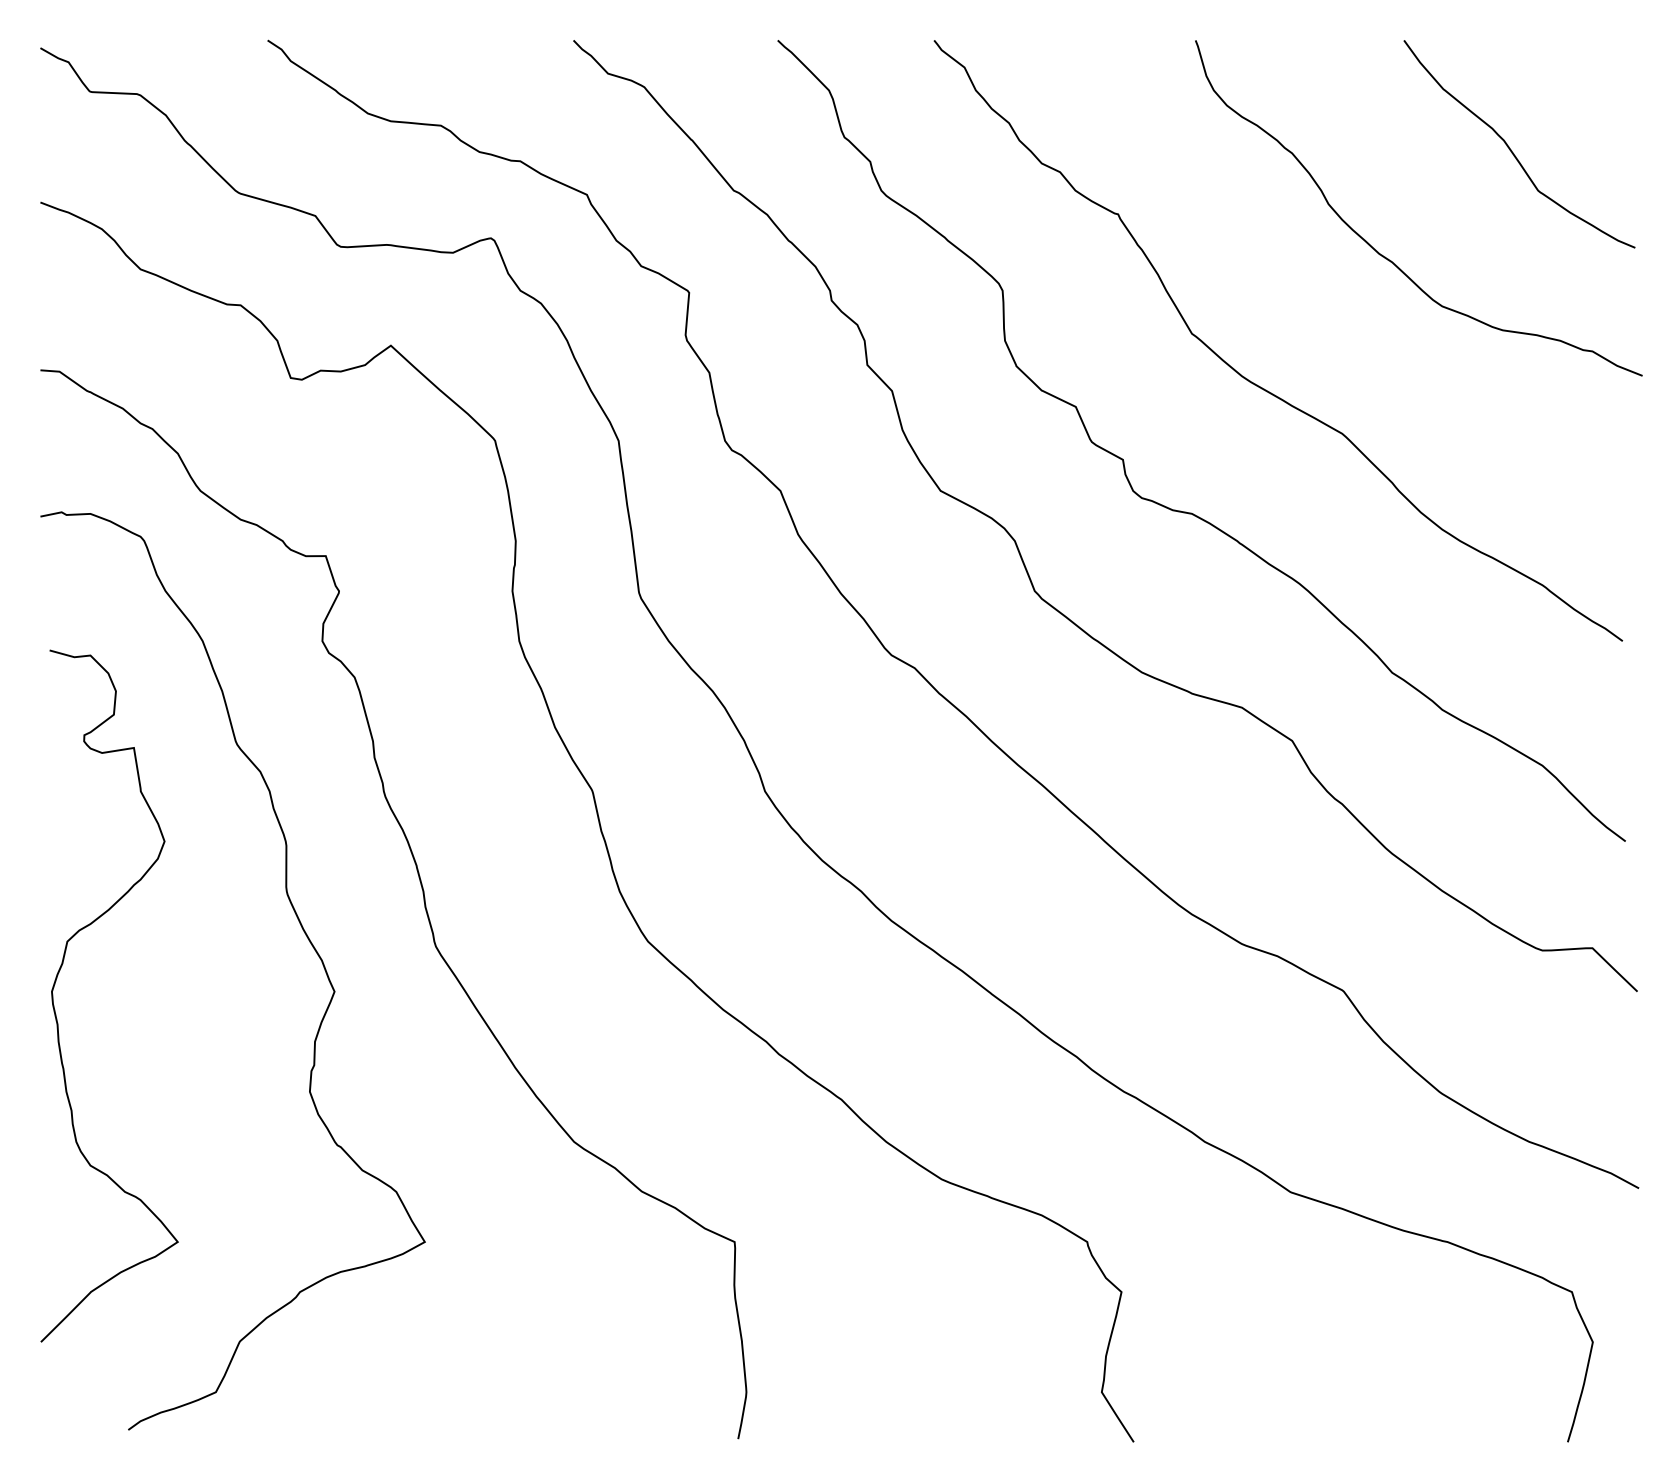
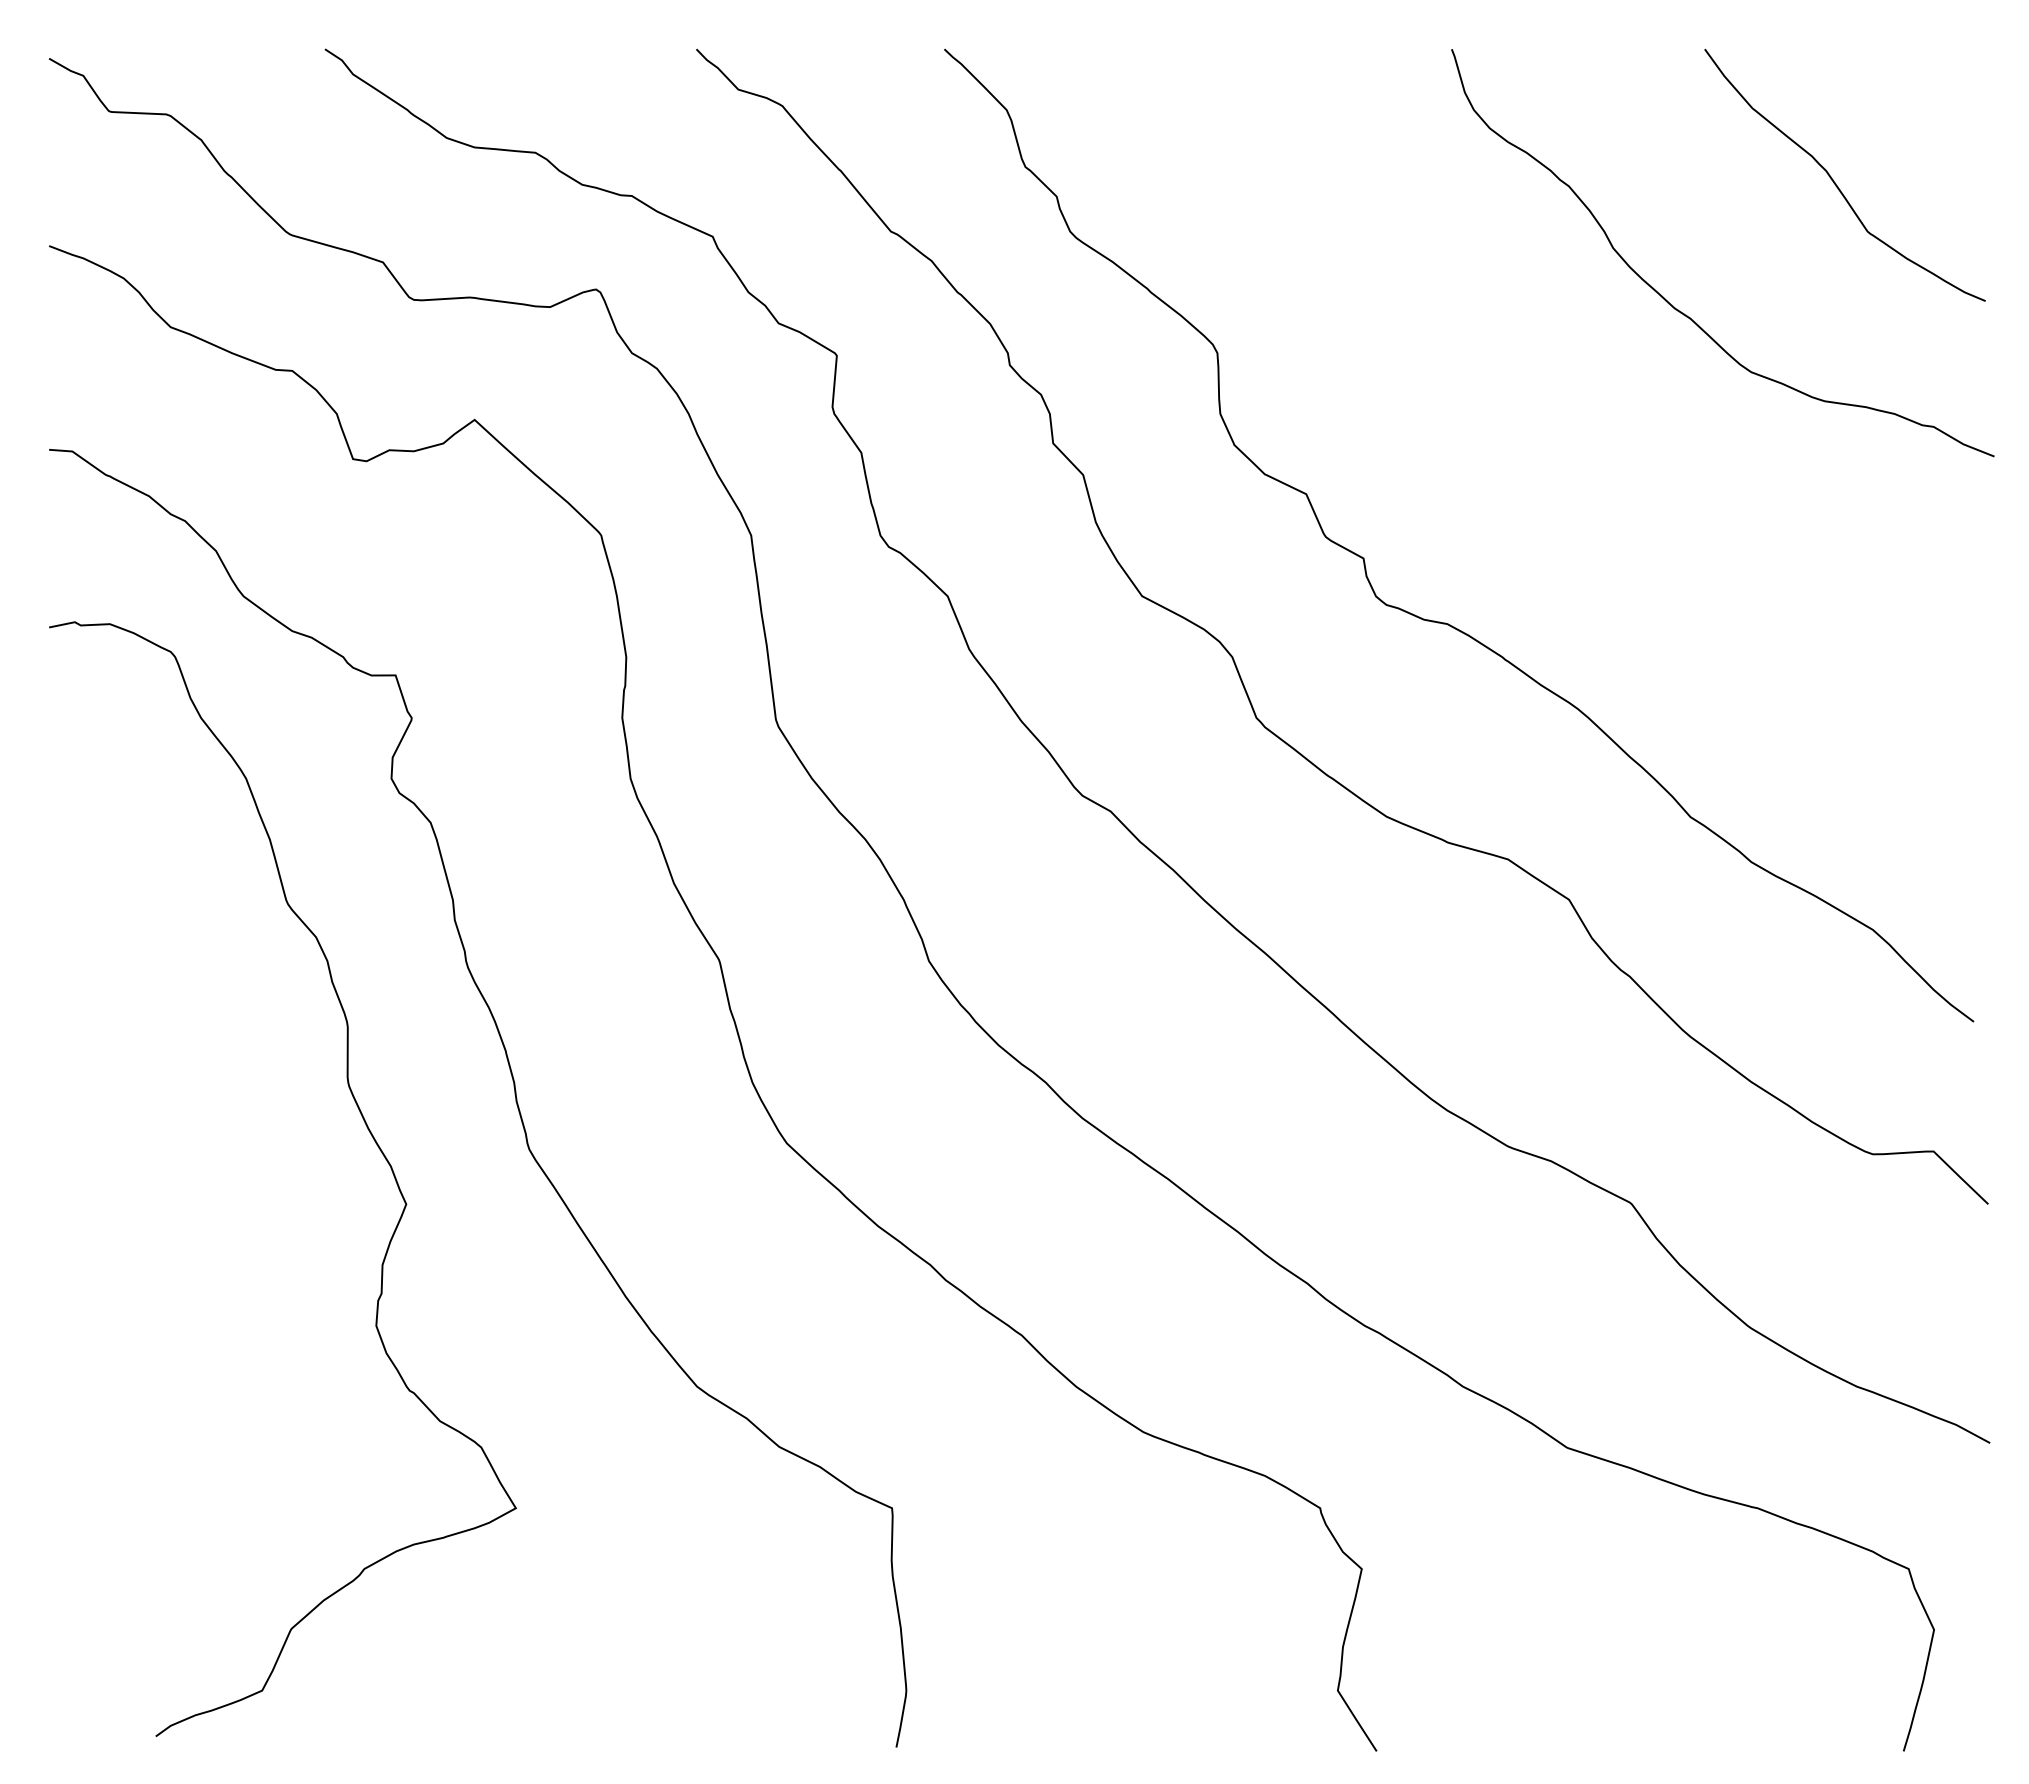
curve: (1257, 384) -> (1526, 467), removed
curve: (57, 978) -> (69, 1188), removed

